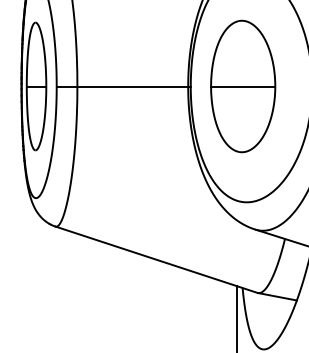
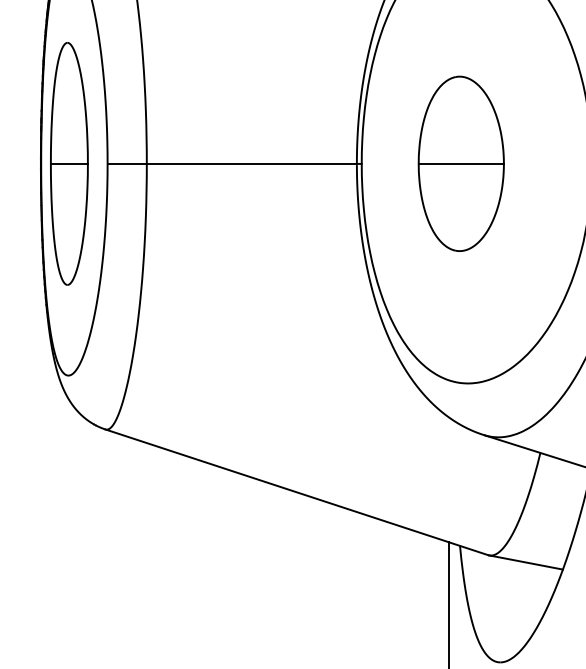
part: (243, 86) -> (461, 163), size x0.7

